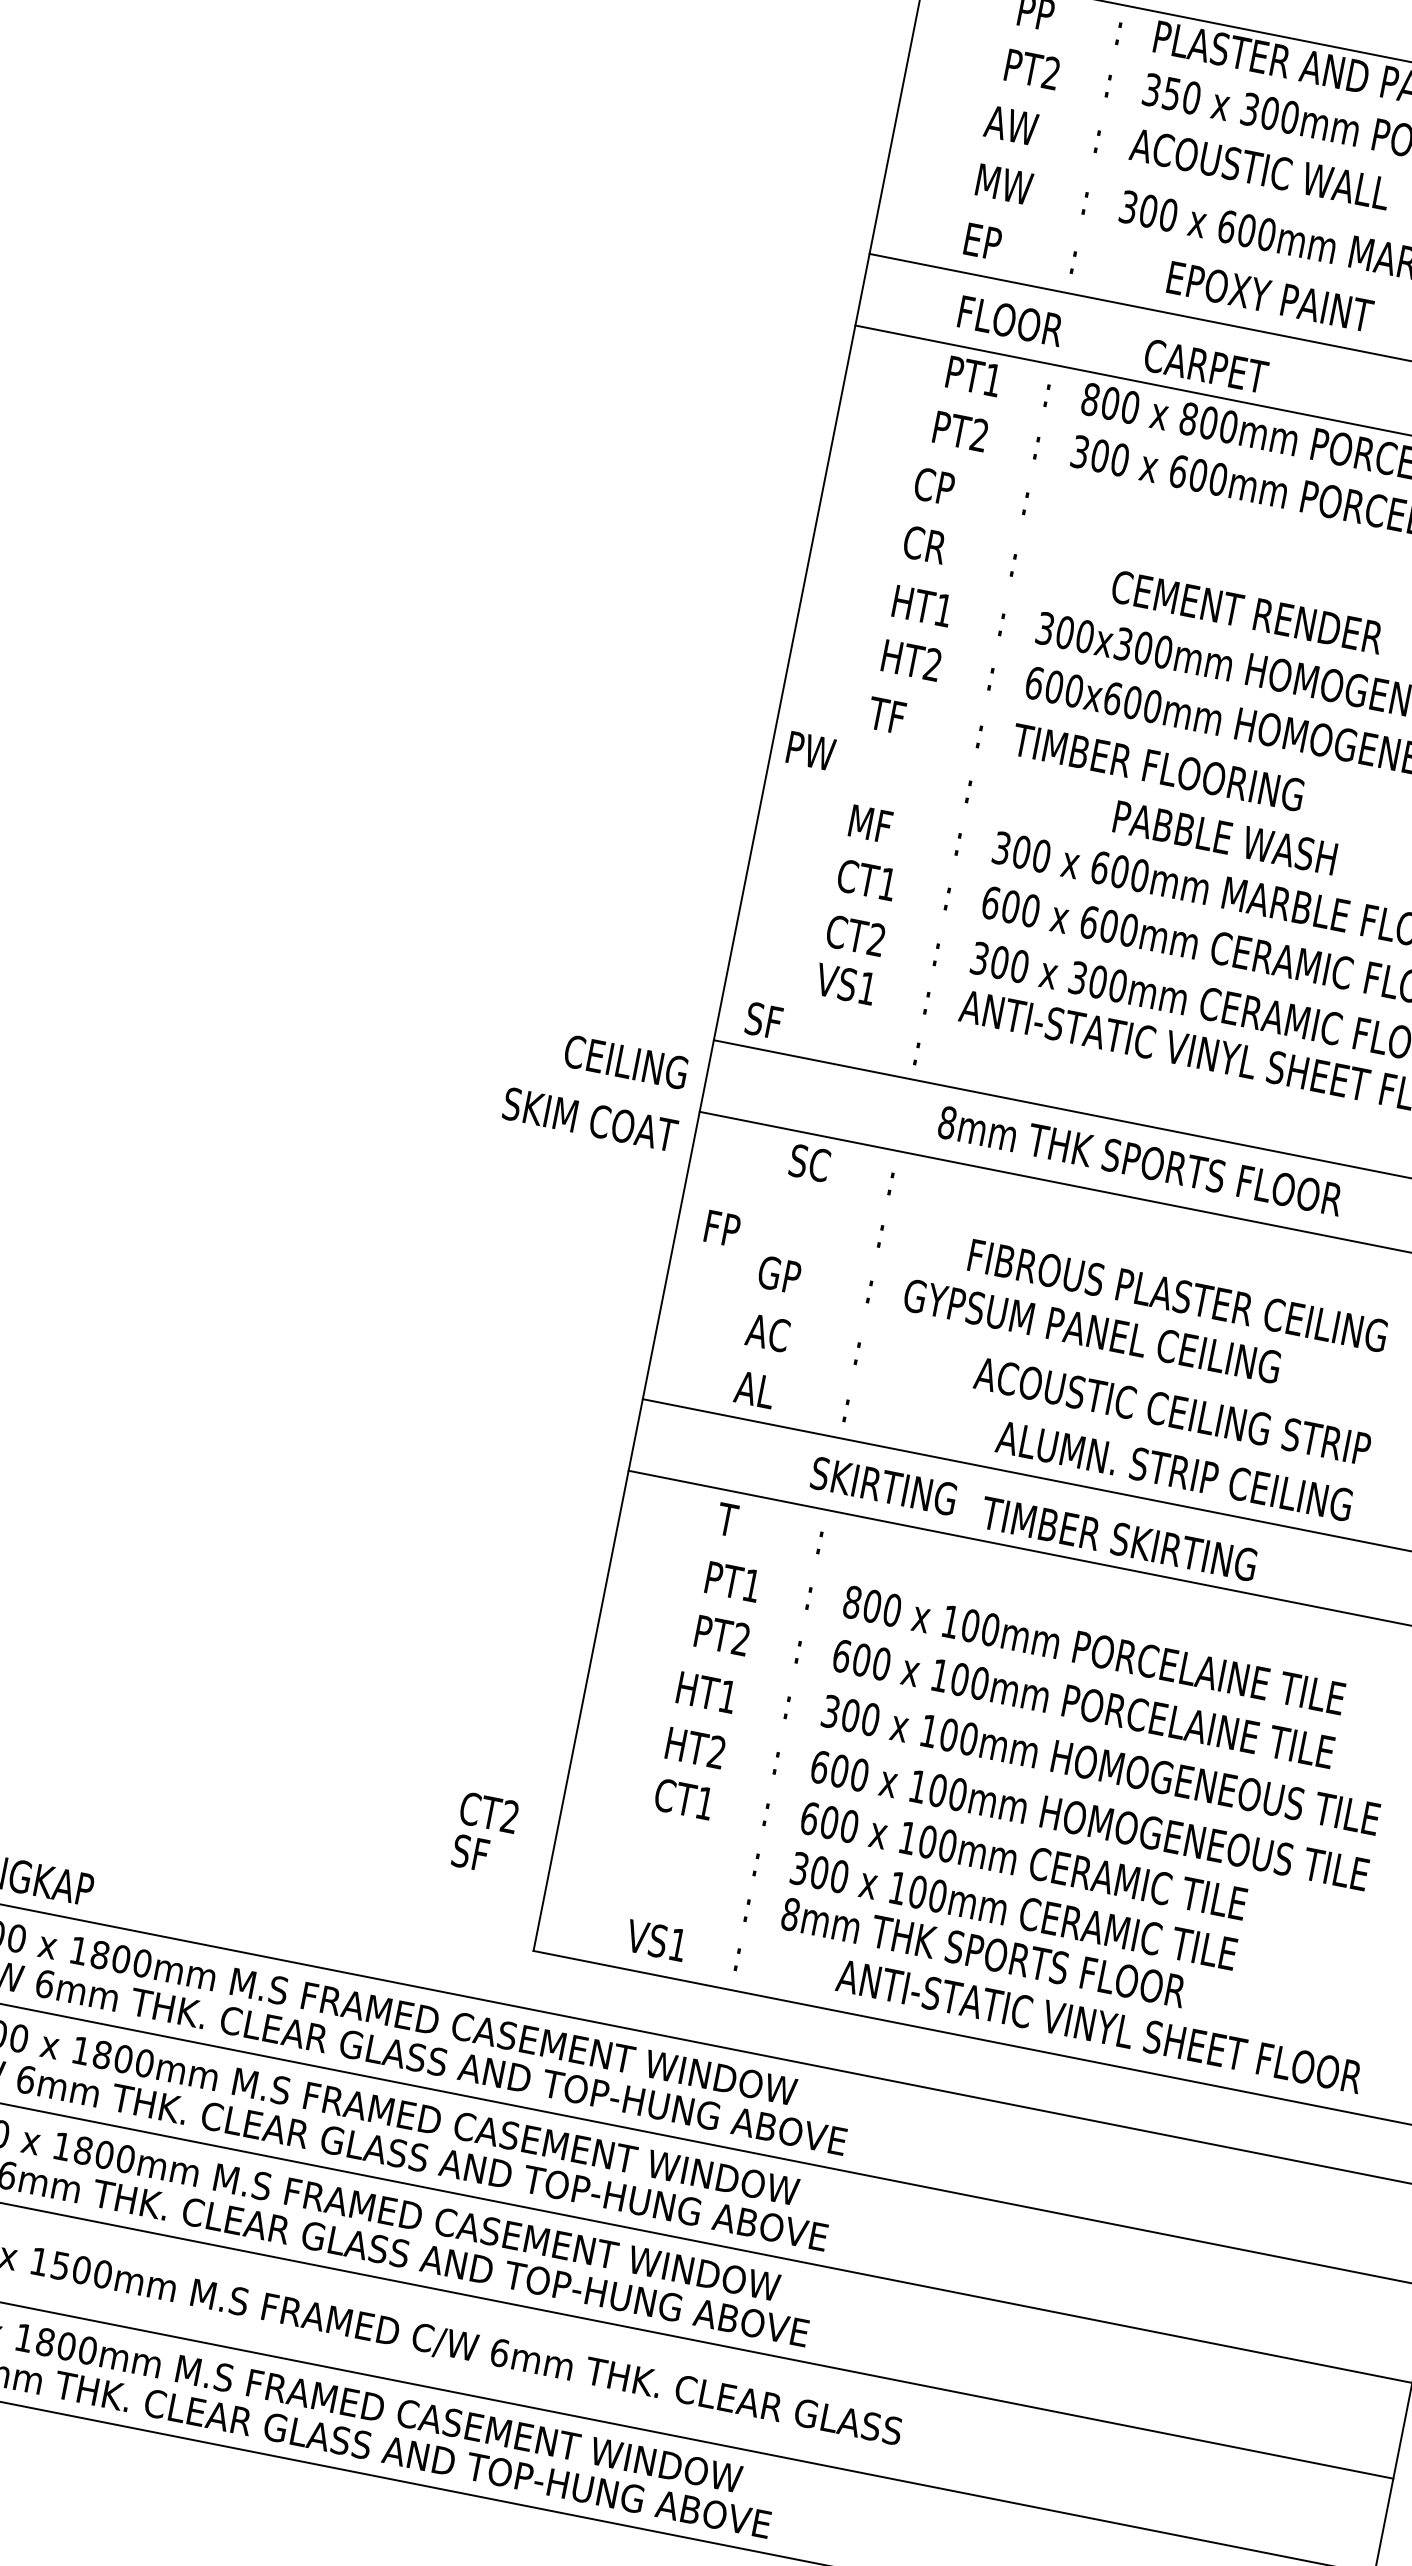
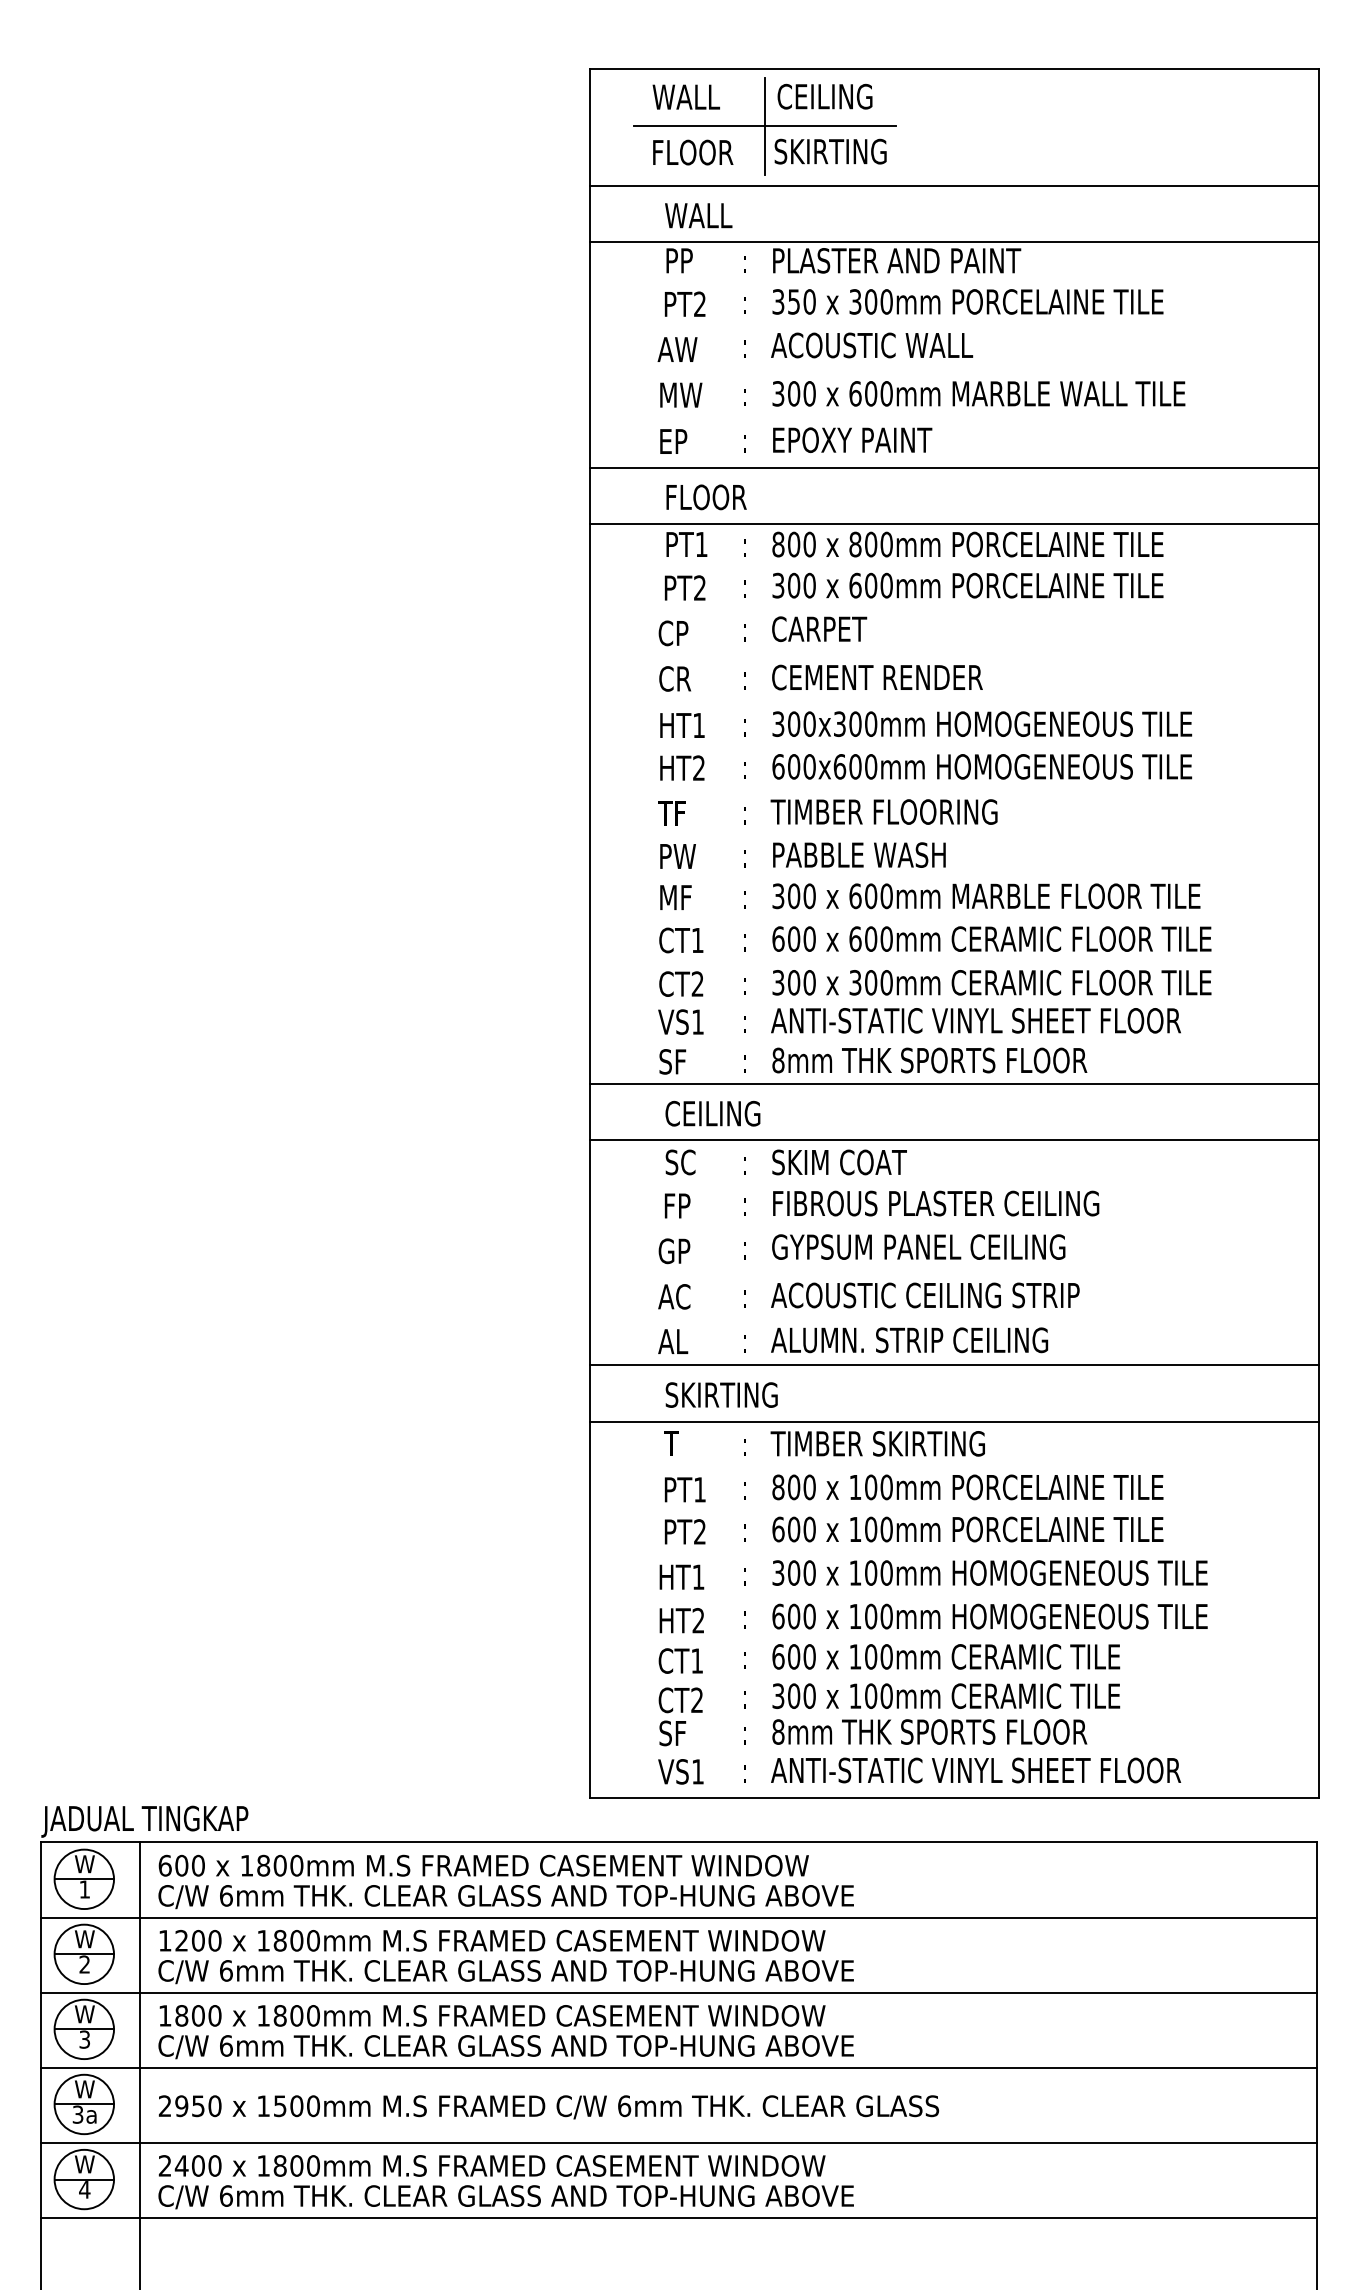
text: (1270, 297) -> (852, 440), moved
text: (1206, 365) -> (819, 628), moved
text: (1247, 612) -> (877, 677), moved
text: (810, 750) -> (677, 856), moved
text: (1225, 837) -> (859, 854), moved
text: (763, 1020) -> (672, 1061), moved
text: (625, 1061) -> (712, 1113), moved
text: (590, 1119) -> (839, 1162), moved
text: (1140, 1160) -> (929, 1060), moved
text: (722, 1228) -> (677, 1205), moved
text: (1178, 1295) -> (936, 1203), moved
text: (1172, 1411) -> (925, 1295), moved
text: (1174, 1471) -> (909, 1340), moved
text: (883, 1485) -> (721, 1394), moved
text: (1118, 1538) -> (877, 1443), moved
text: (484, 1833) -> (680, 1716), moved
text: (1099, 2026) -> (976, 1770), moved

